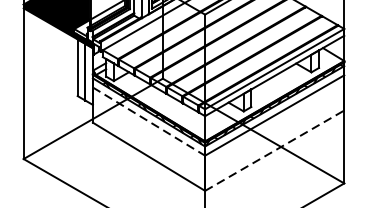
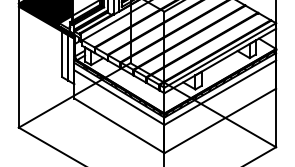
line: (149, 121) -> (119, 97), dashed -> solid
line: (274, 150) -> (220, 120), dashed -> solid

